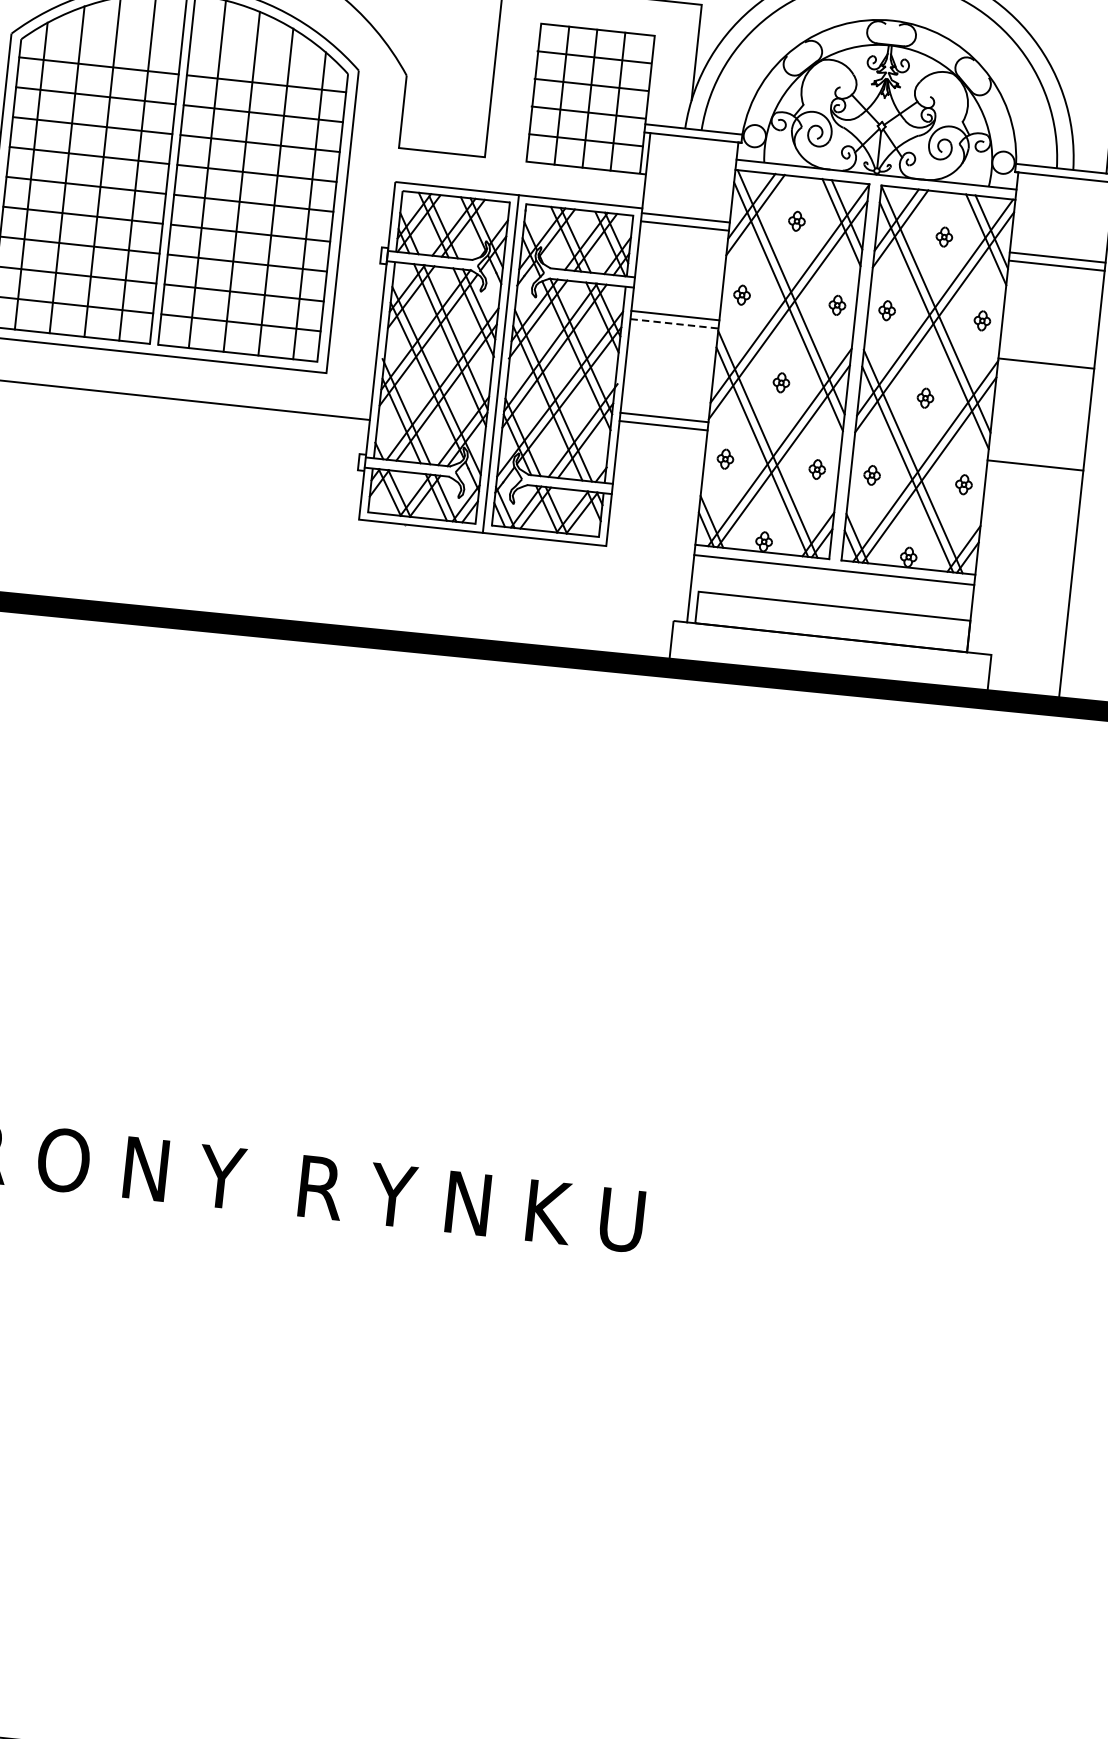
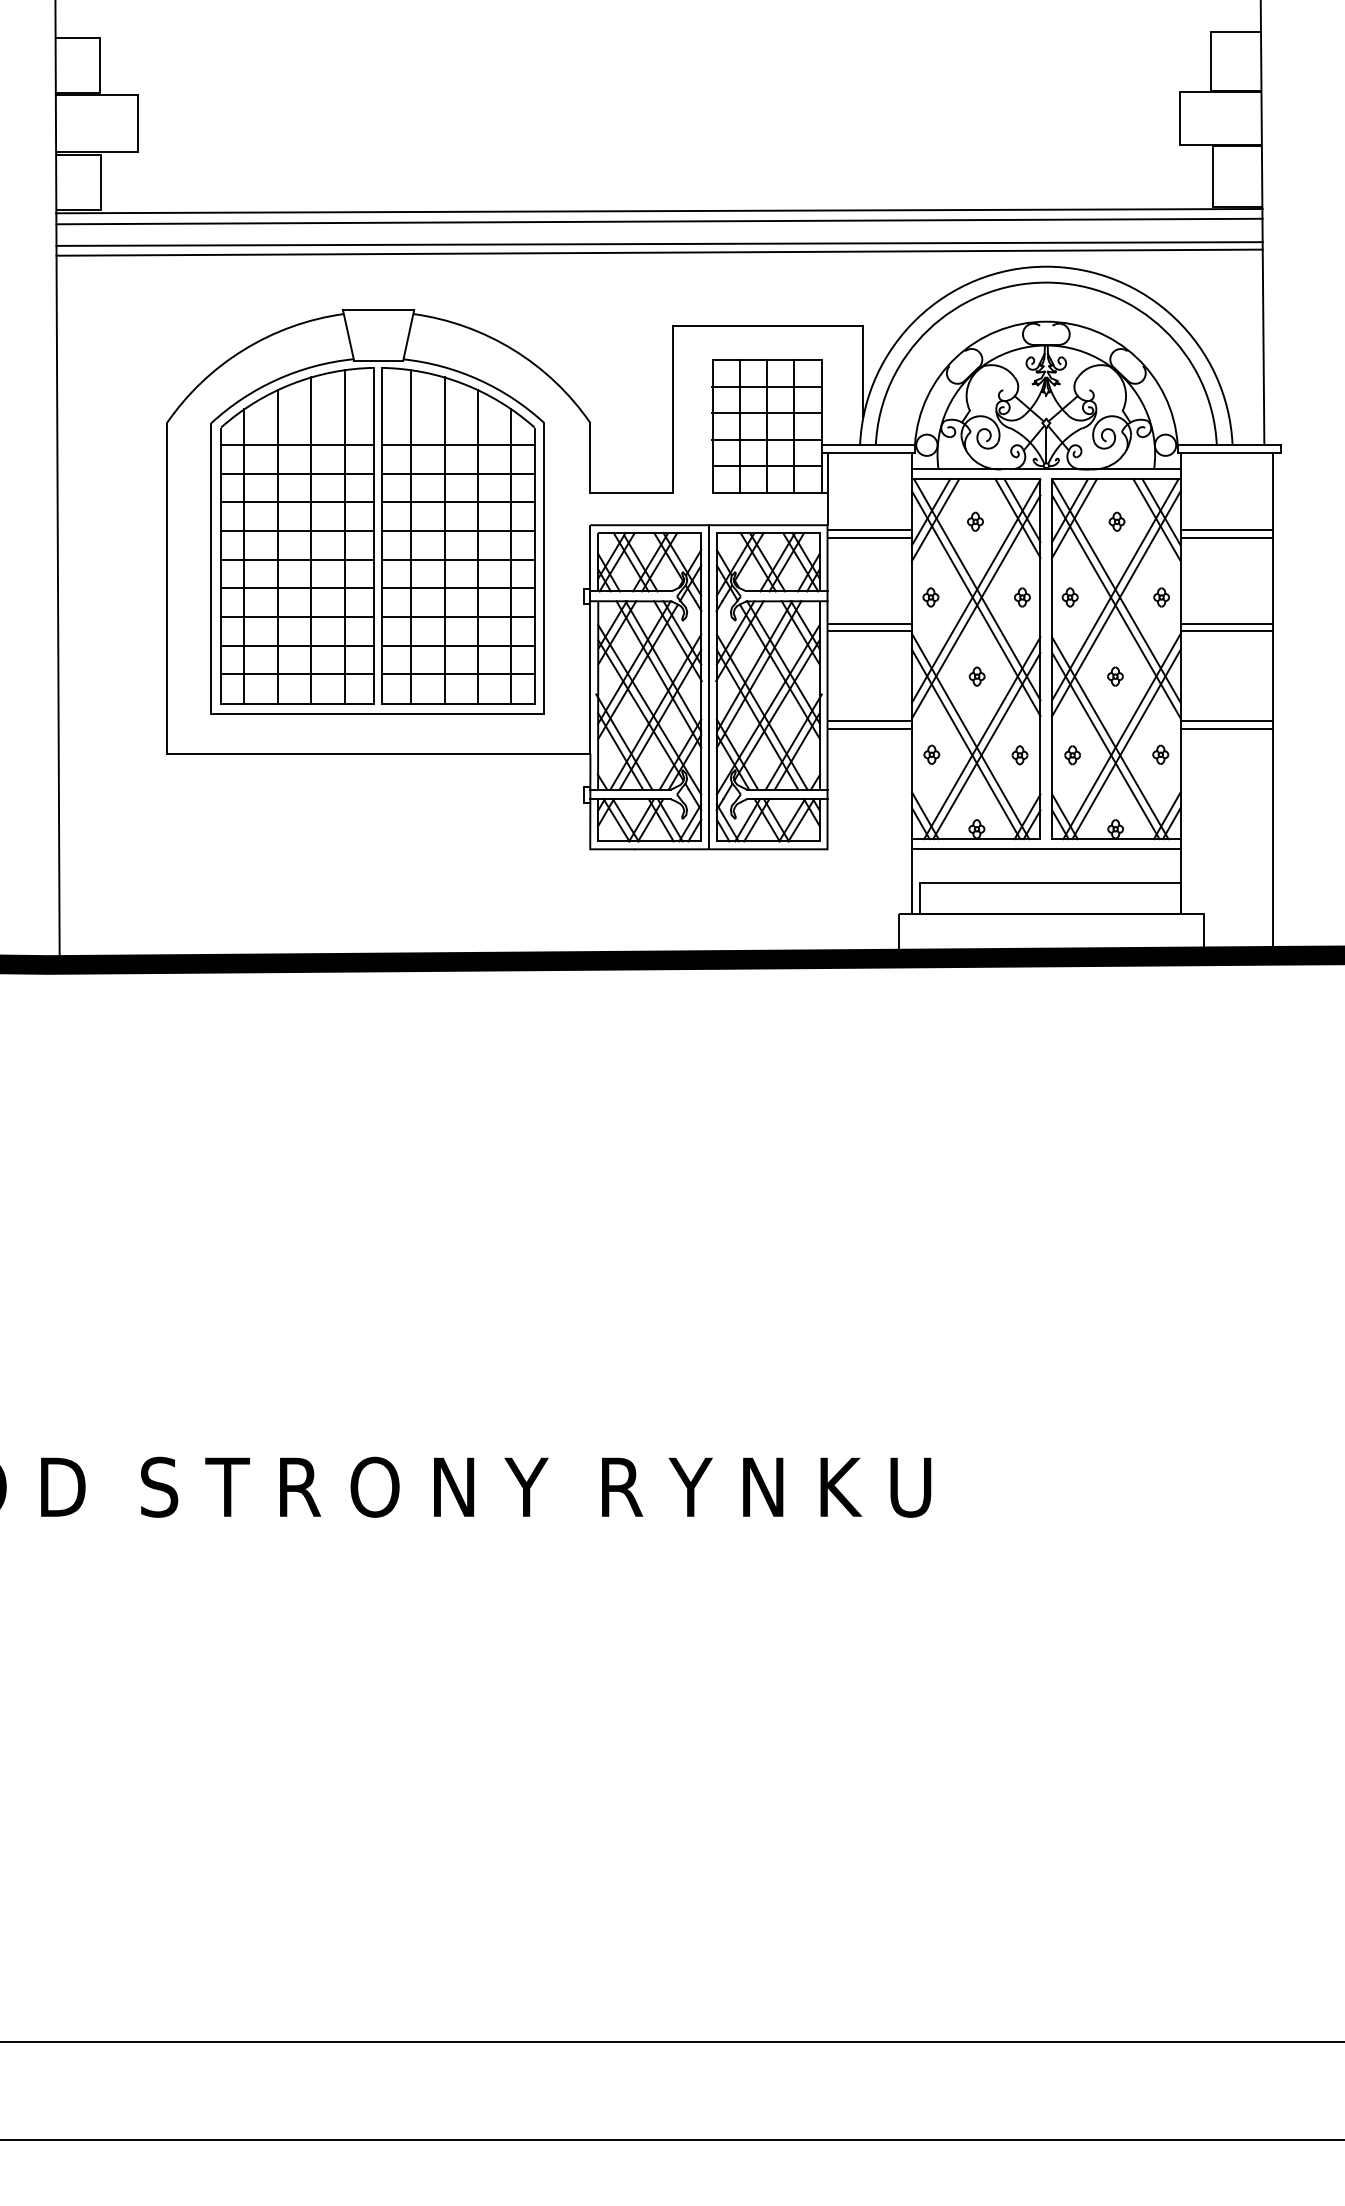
line: (675, 323) -> (870, 631), dashed -> solid
line: (1047, 355) -> (1226, 623), added
line: (1036, 457) -> (1226, 721), added

